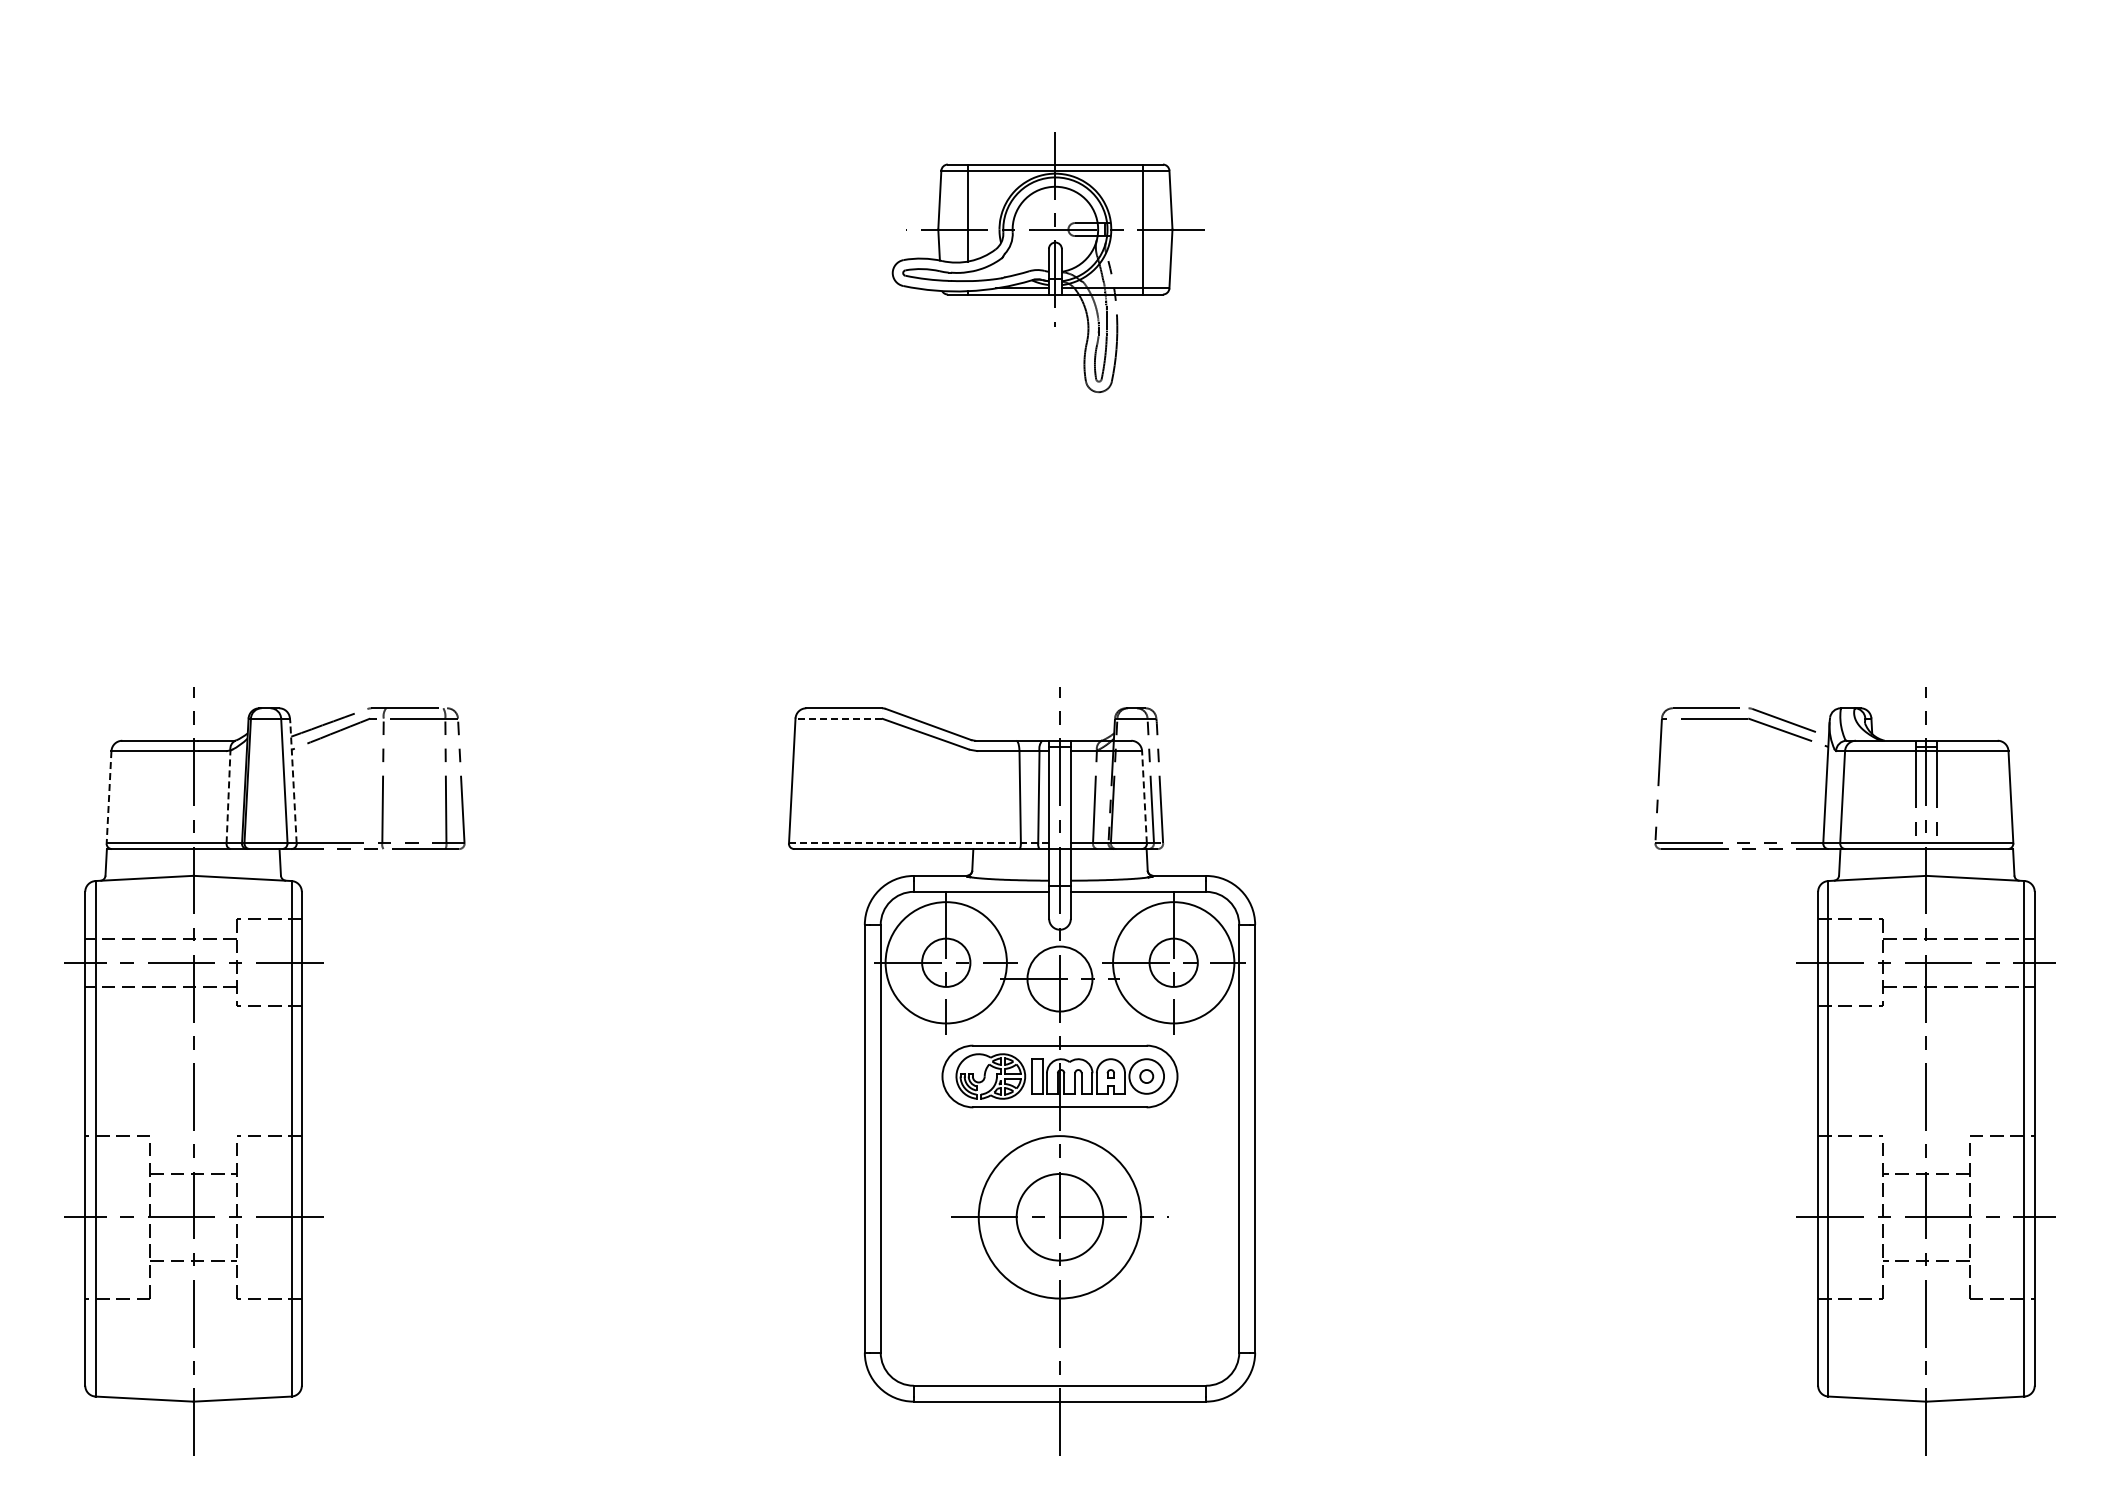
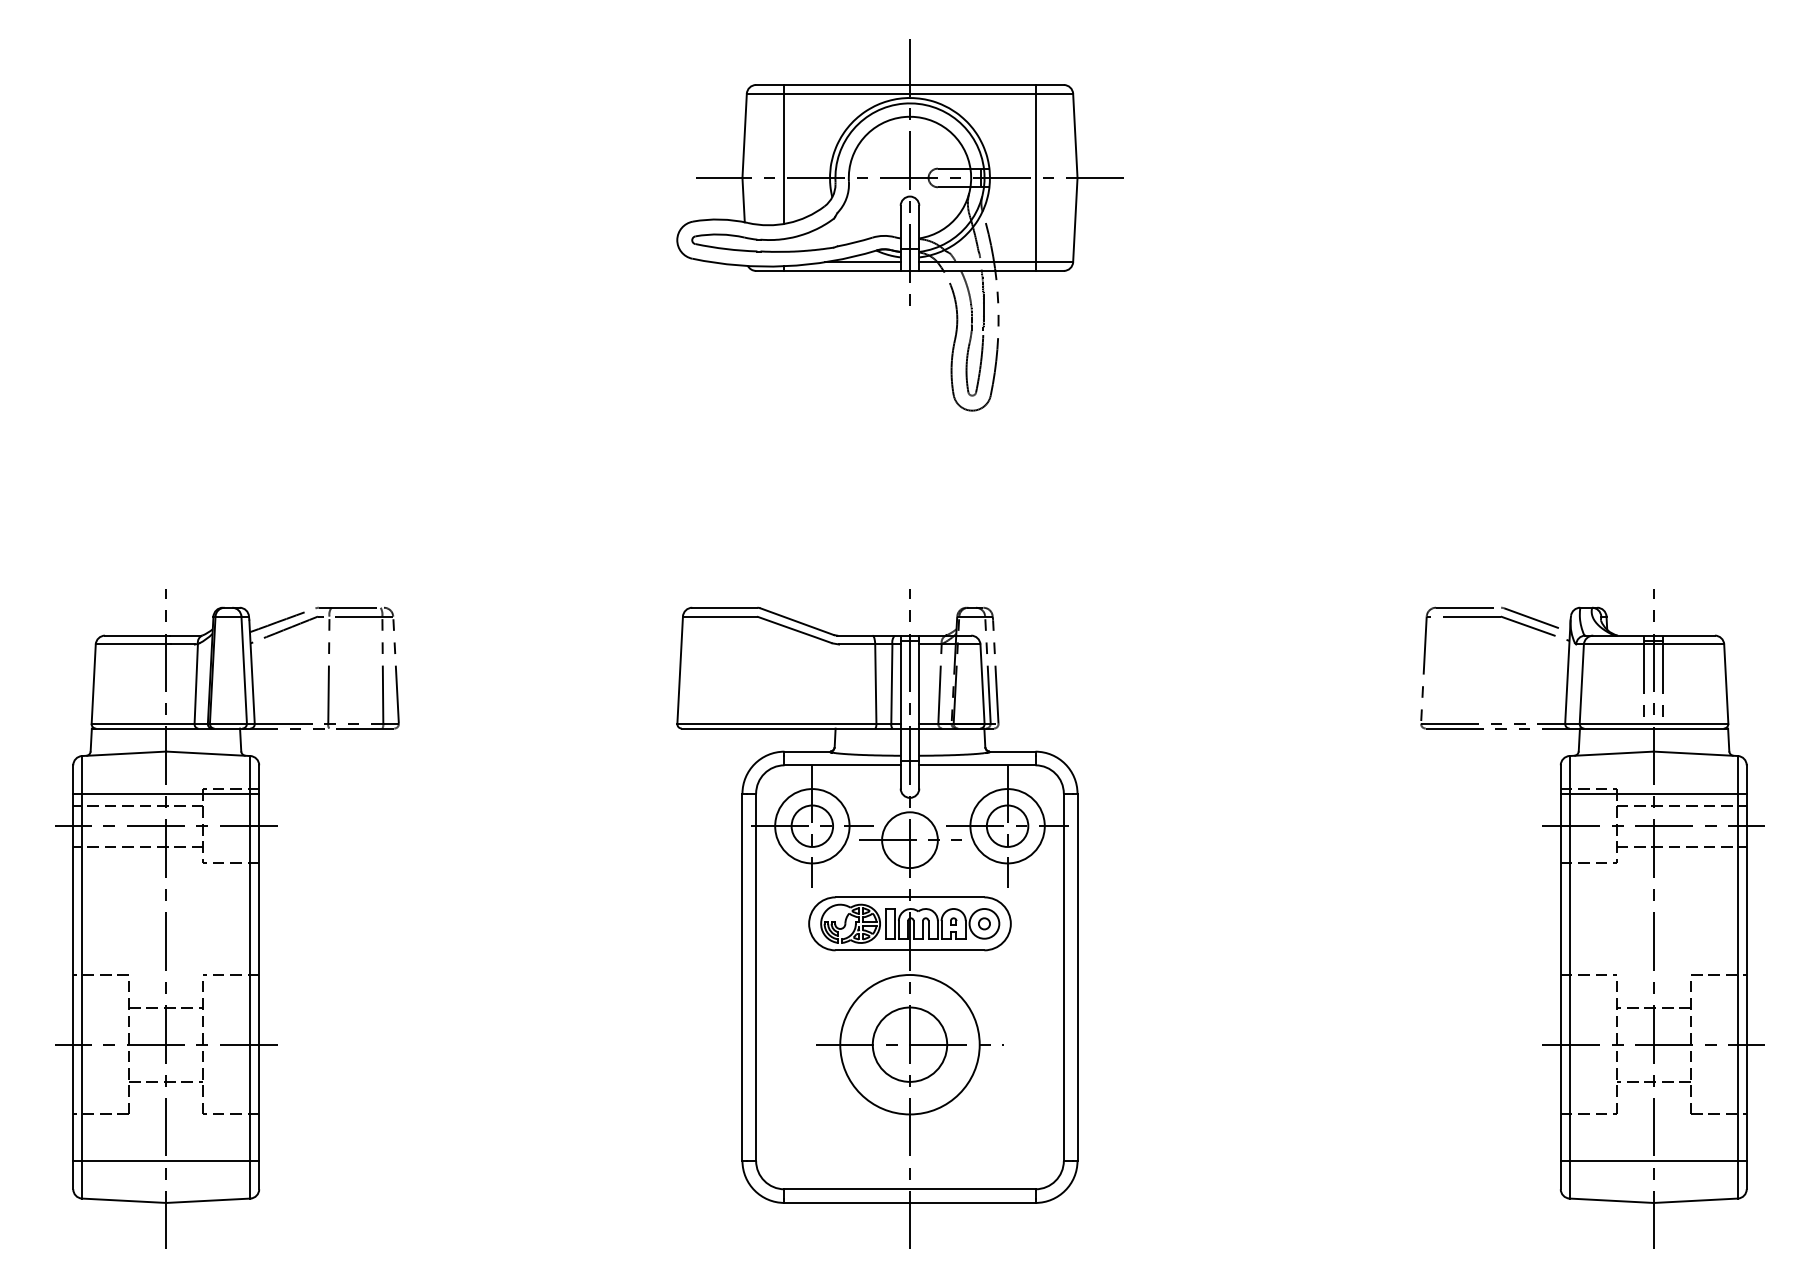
part: (1048, 262) -> (900, 225), size x1.67
line: (838, 718) -> (719, 616), dashed -> solid
line: (293, 782) -> (252, 671), dashed -> solid
line: (228, 796) -> (196, 683), dashed -> solid
line: (1144, 796) -> (982, 683), dashed -> solid
line: (109, 797) -> (94, 684), dashed -> solid
line: (919, 843) -> (789, 723), dashed -> solid
line: (193, 924) -> (166, 793), added
line: (1926, 924) -> (1653, 793), added
circle: (945, 962) -> (811, 825), size x0.71
circle: (1173, 962) -> (1007, 825), size x0.71
line: (193, 1352) -> (166, 1160), added
line: (1926, 1352) -> (1653, 1160), added

